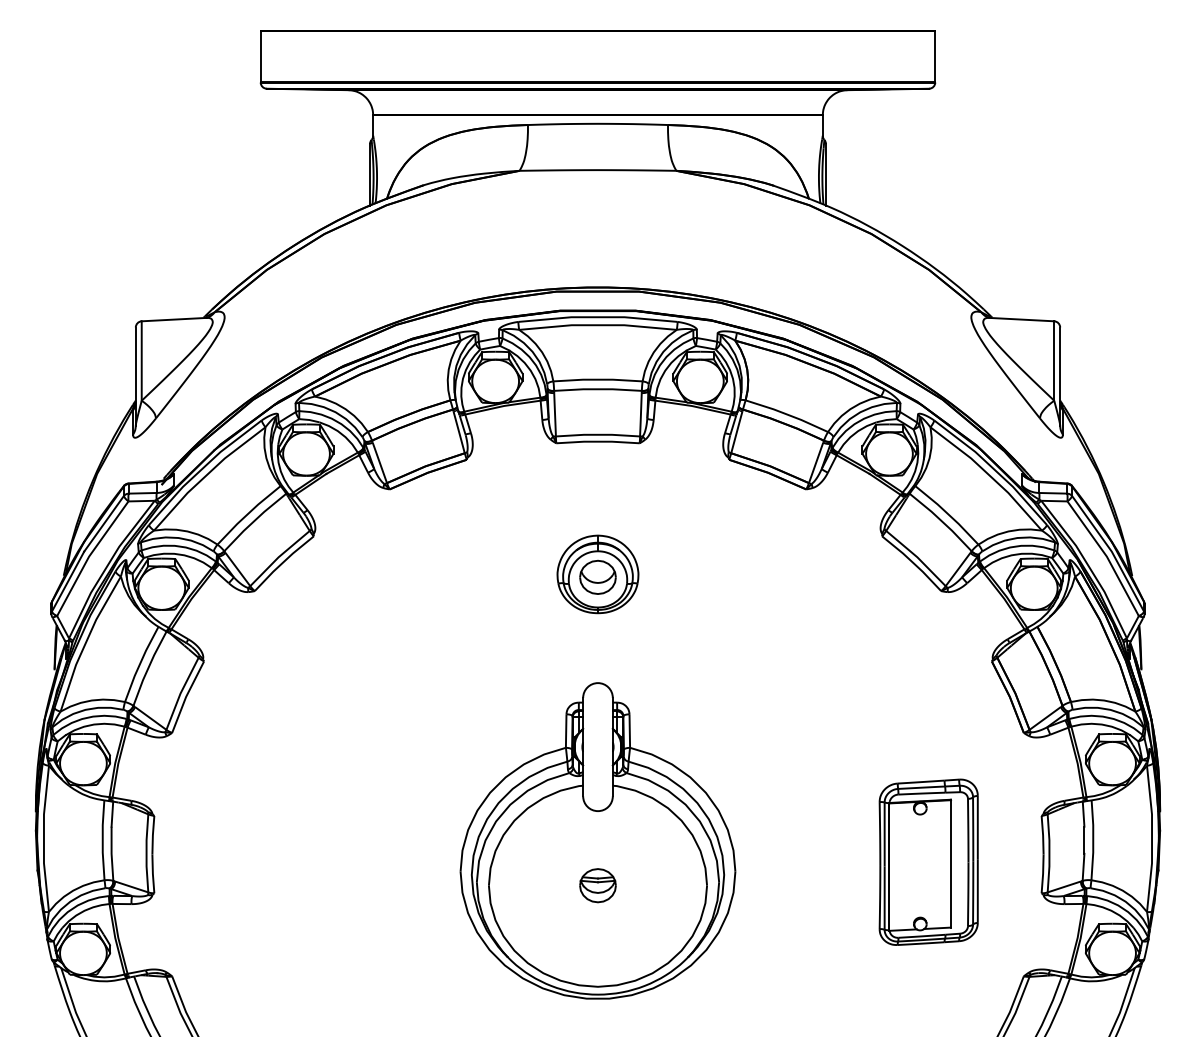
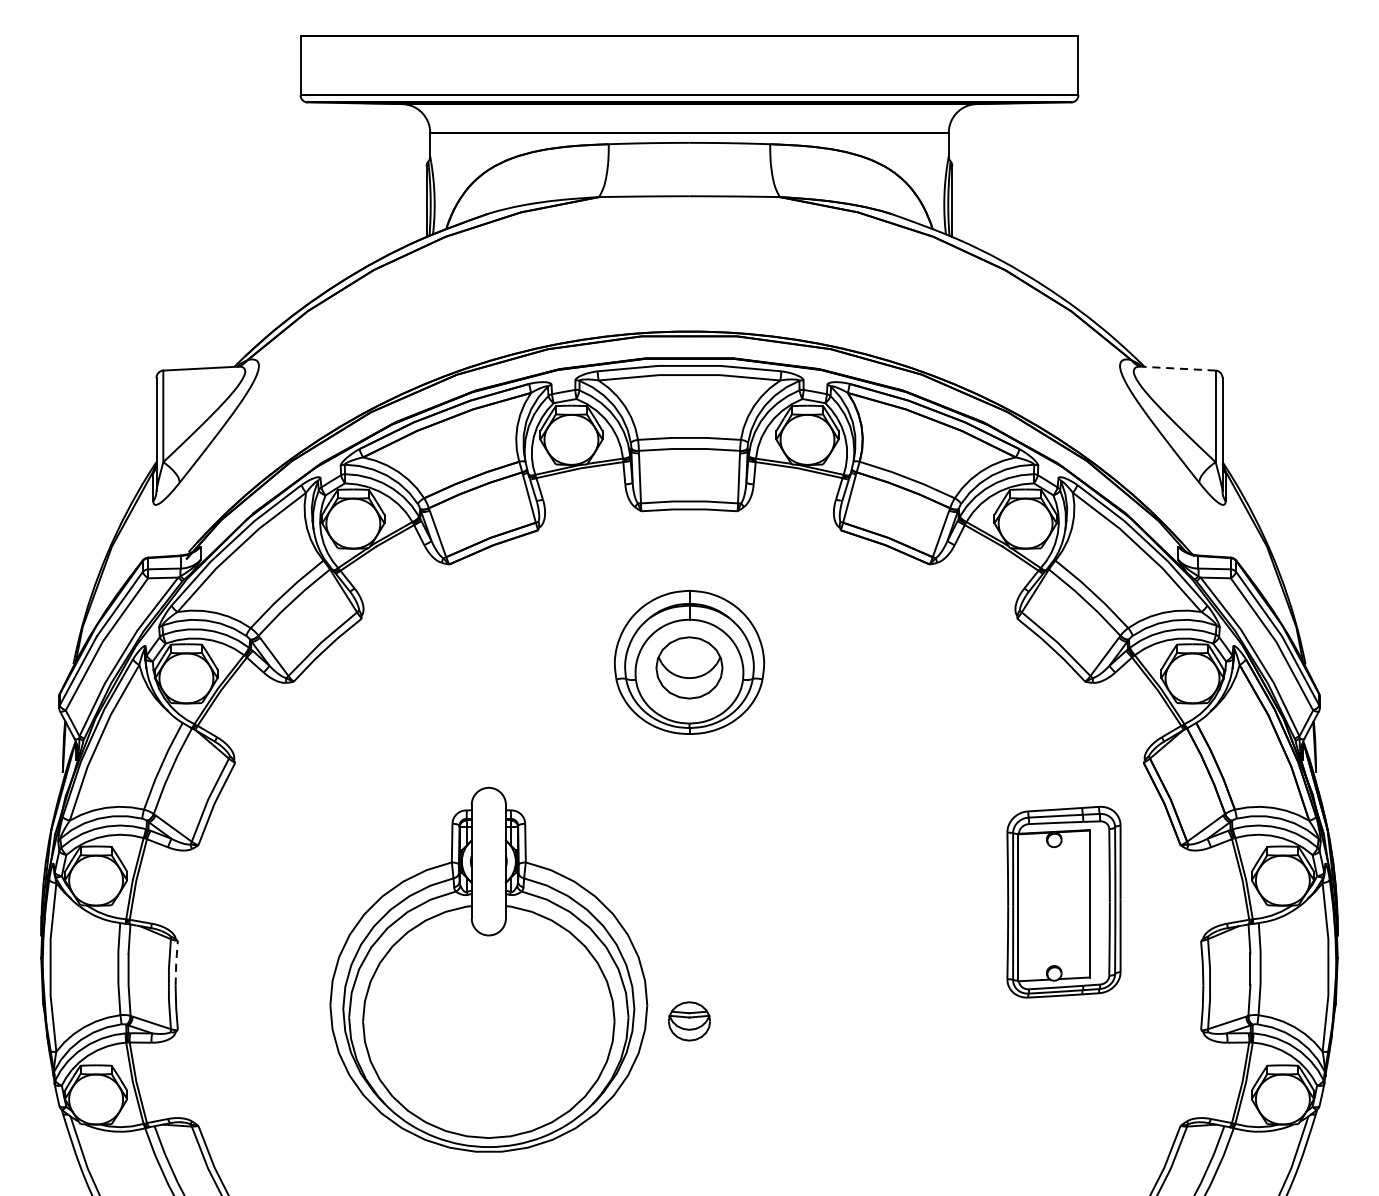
line: (1021, 319) -> (1177, 368), solid -> dashed
part: (597, 574) -> (688, 662), size x1.6
line: (152, 835) -> (175, 963), solid -> dashed
part: (597, 840) -> (488, 969), moved
part: (928, 861) -> (1063, 901), moved

